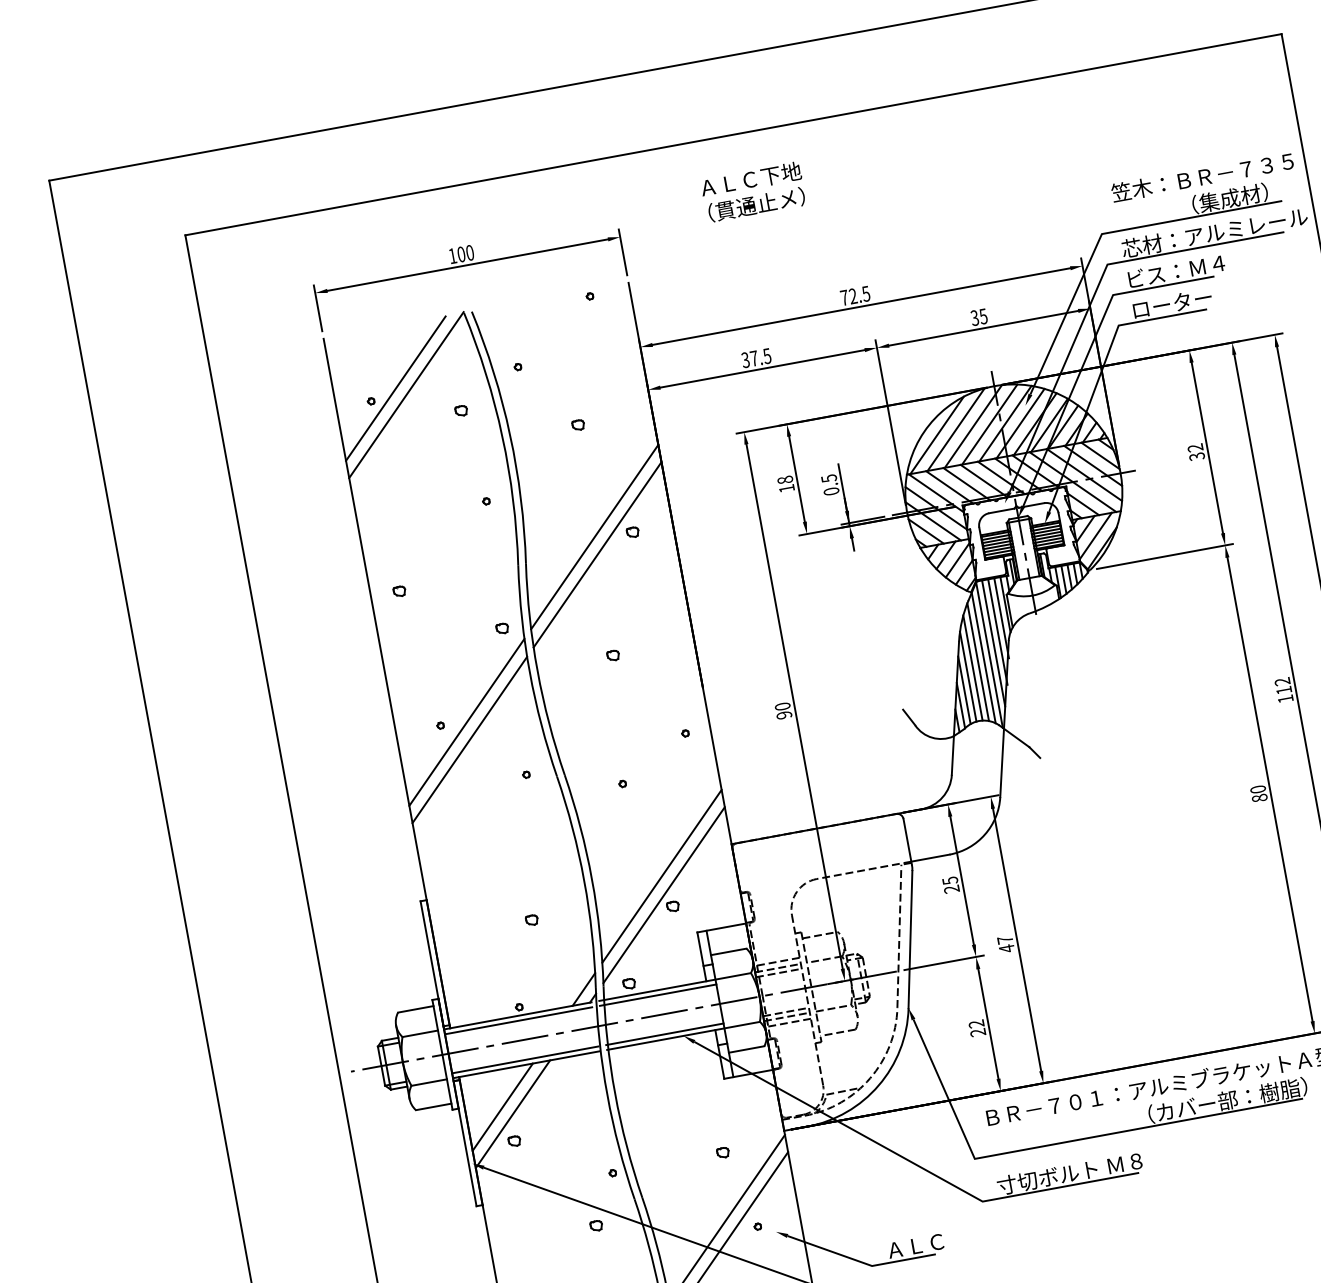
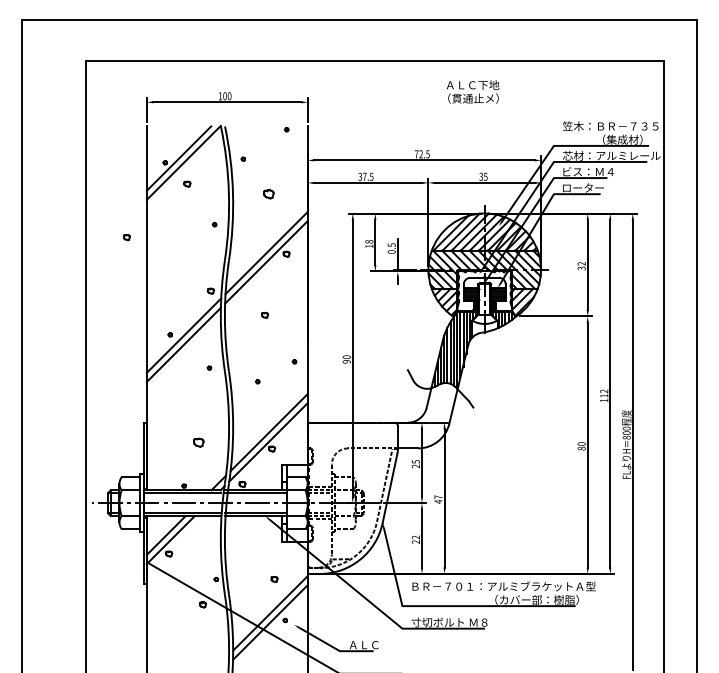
text: (754, 191) -> (473, 91), moved
part: (461, 409) -> (187, 183), moved
part: (577, 425) -> (268, 194), size x1.6
part: (398, 591) -> (126, 237), moved
part: (531, 919) -> (198, 442), size x1.6

